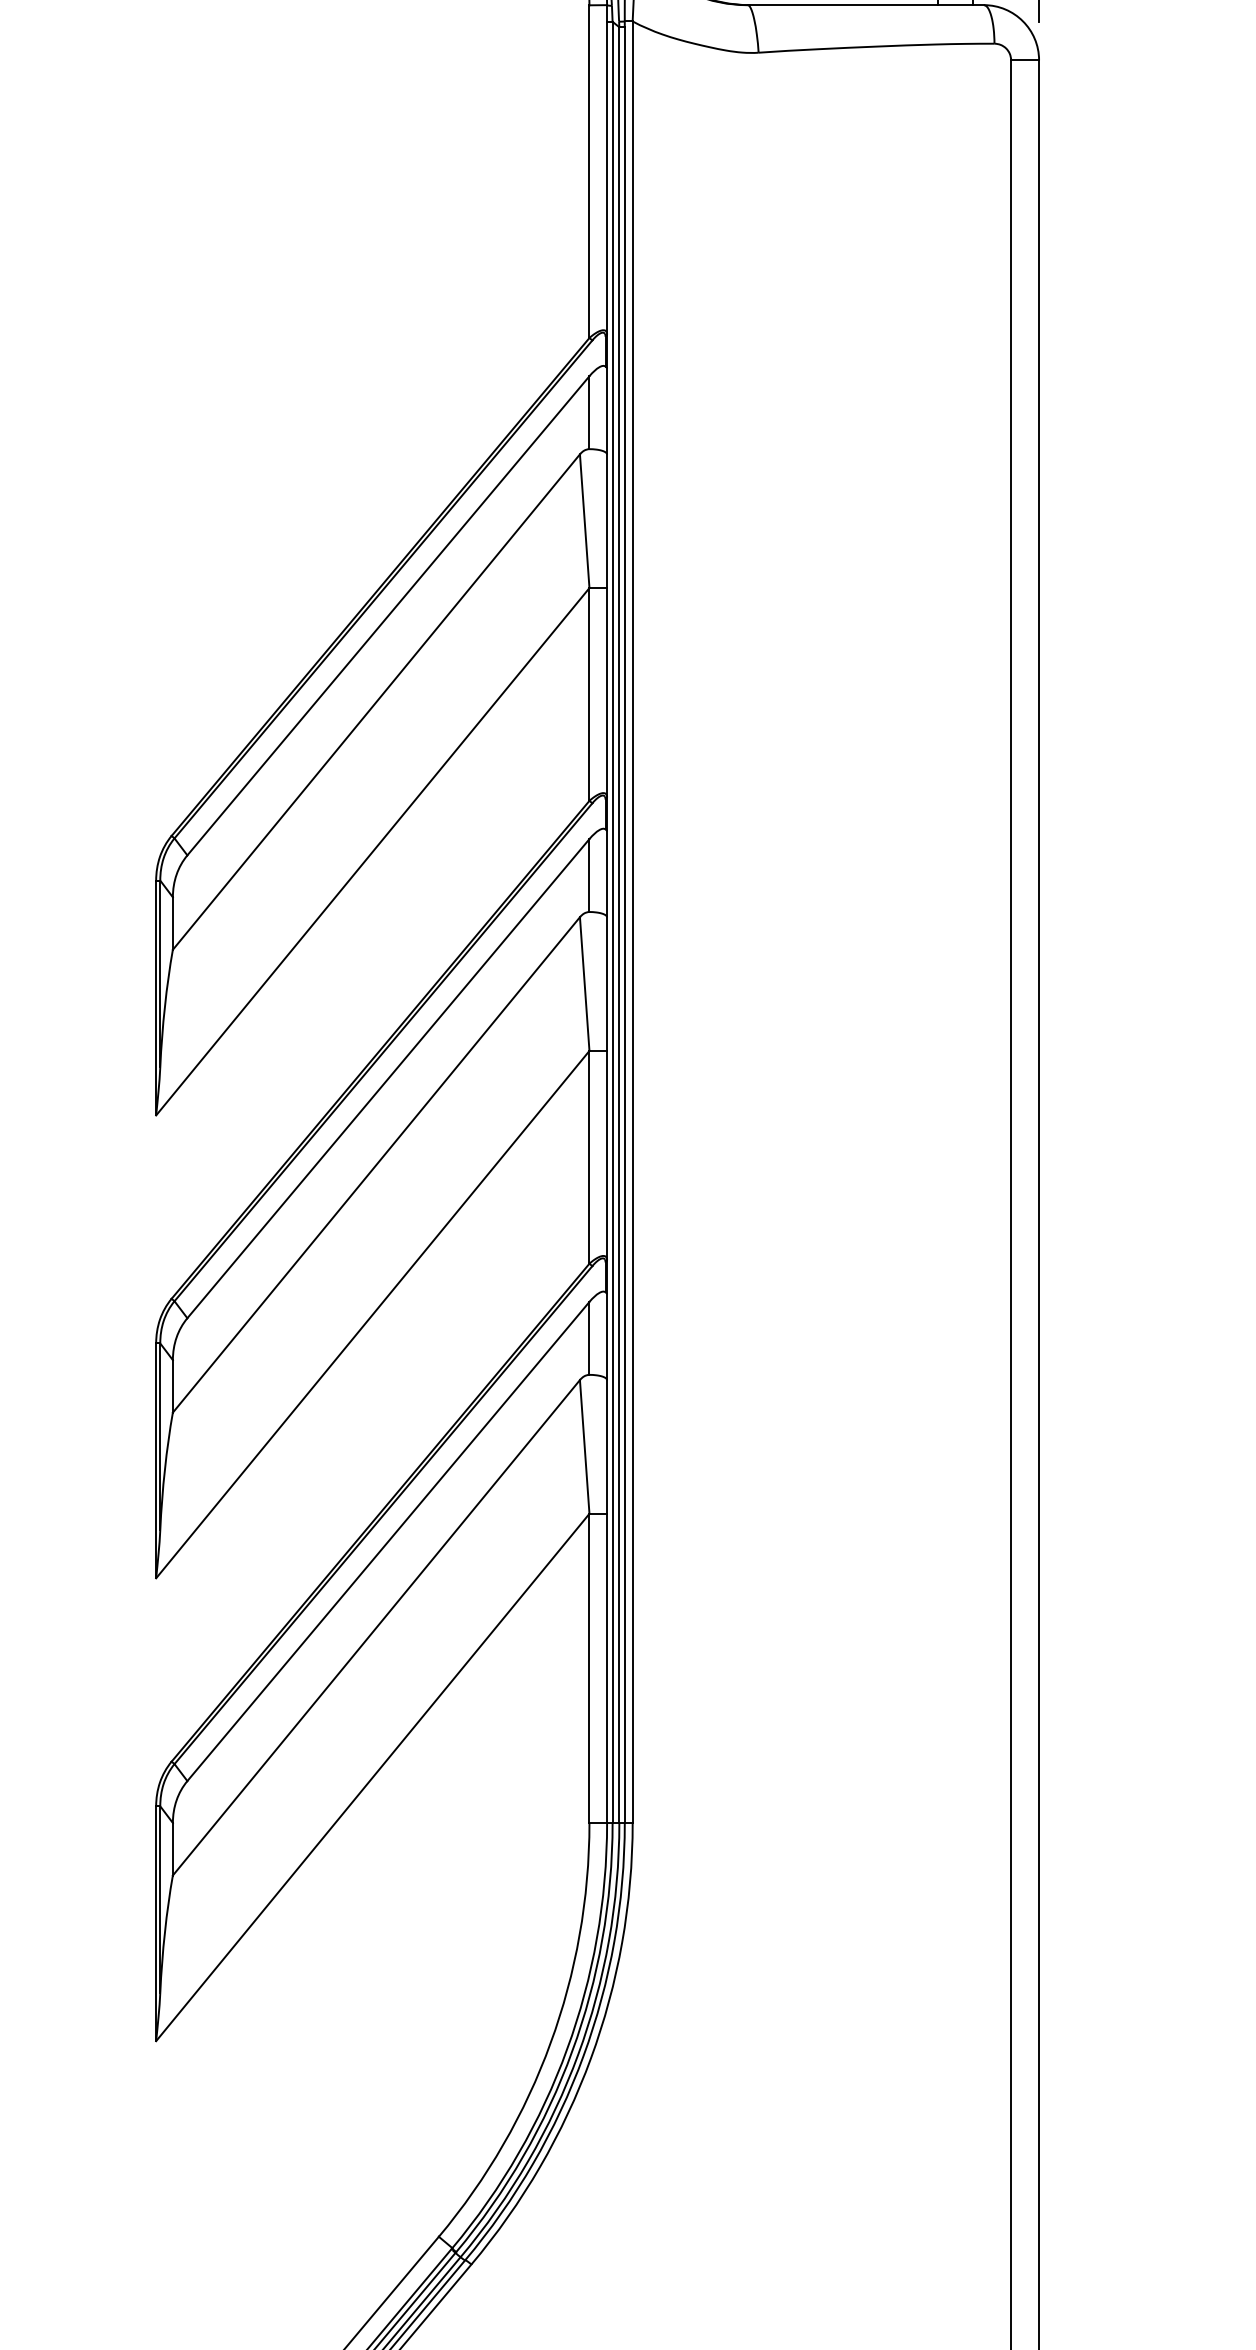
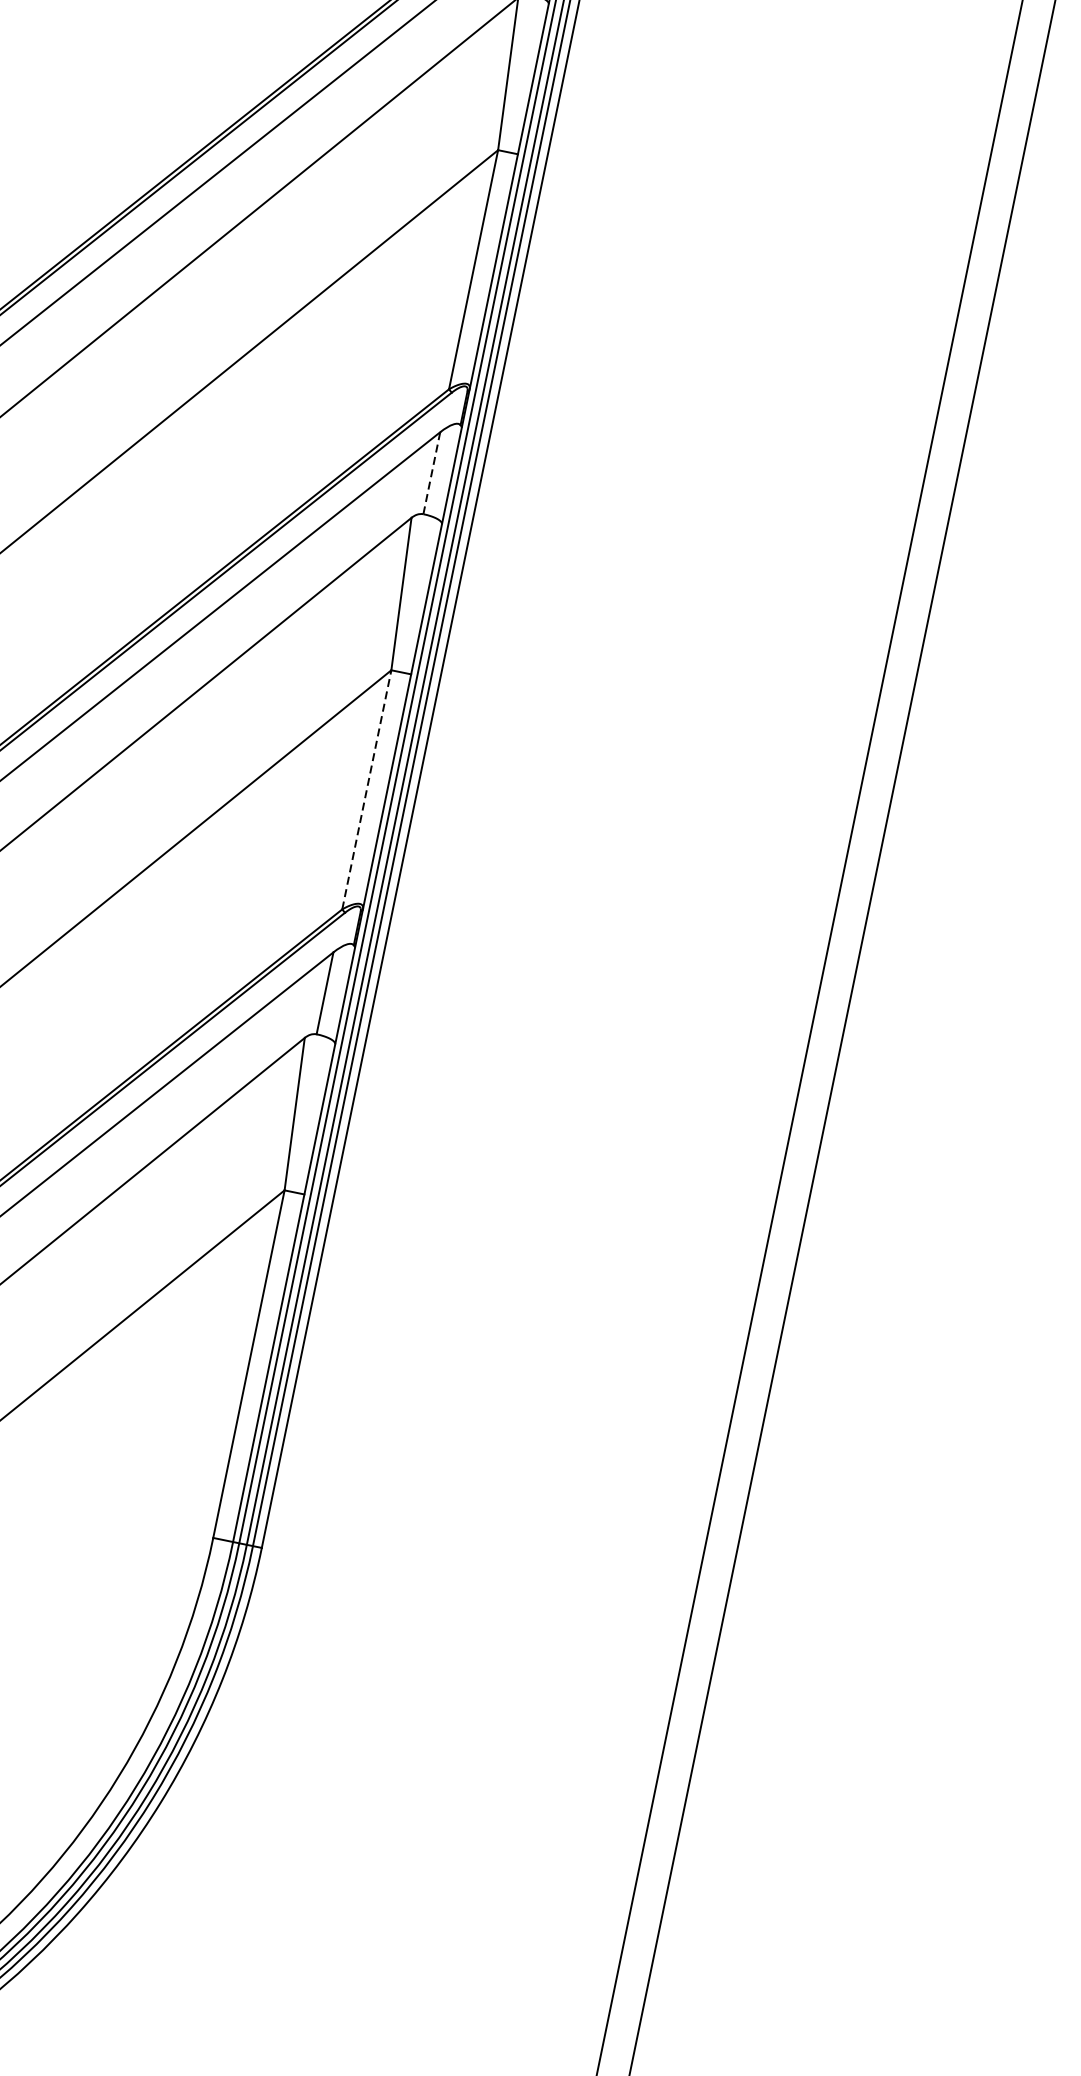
line: (589, 876) -> (431, 474), solid -> dashed
line: (589, 1156) -> (367, 788), solid -> dashed

